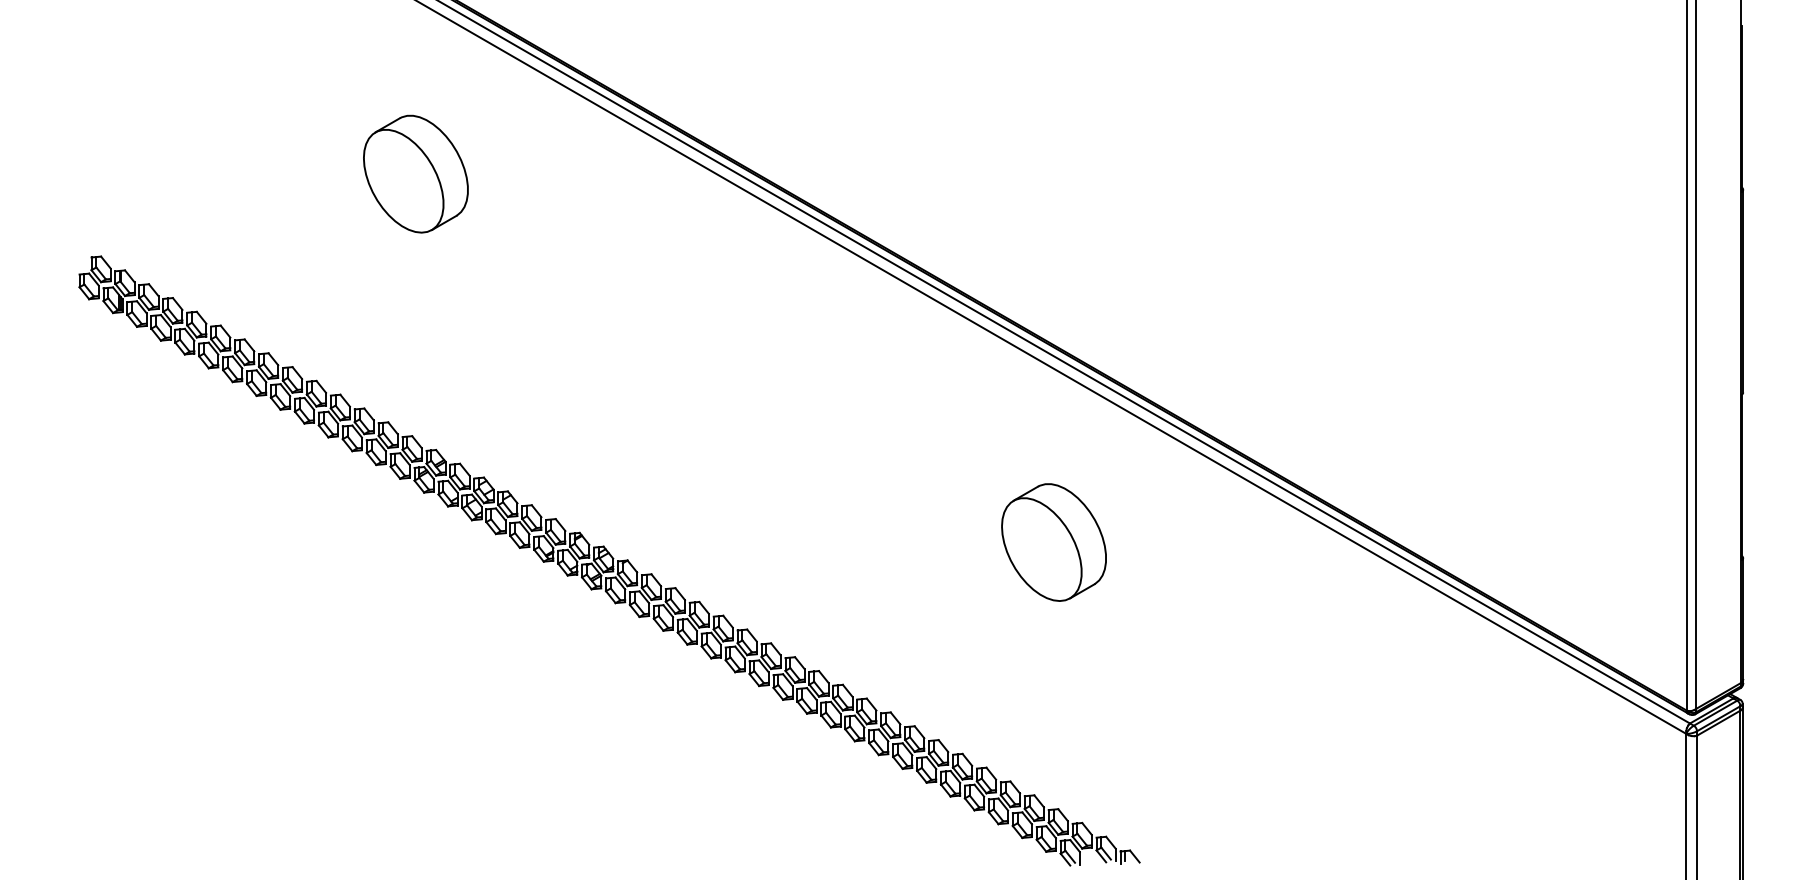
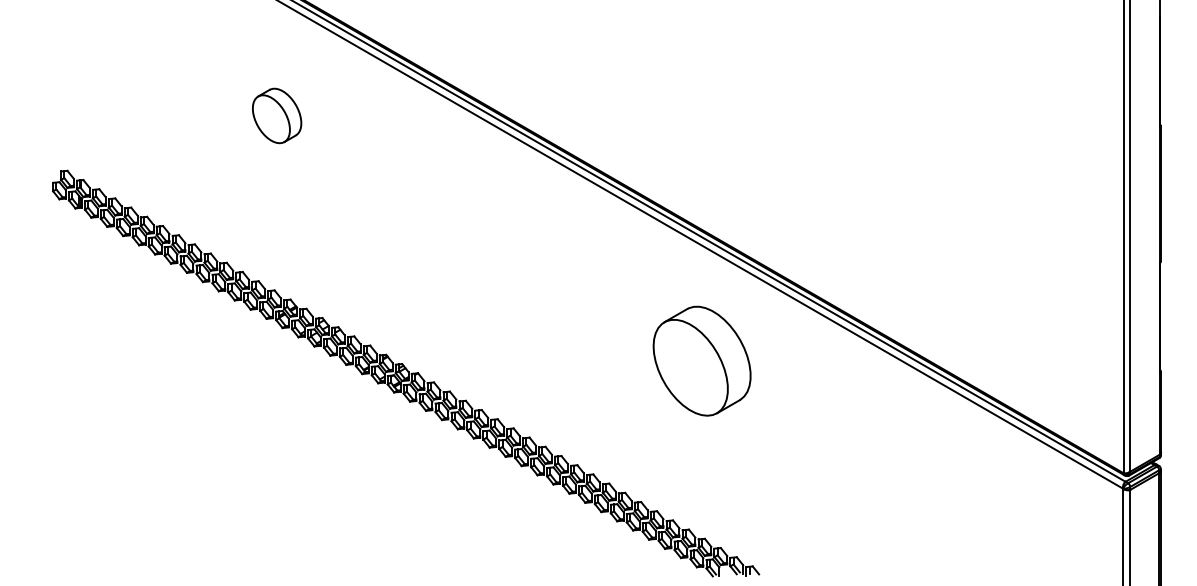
part: (414, 173) -> (276, 115), size x0.7
part: (1053, 542) -> (701, 361), size x1.4

